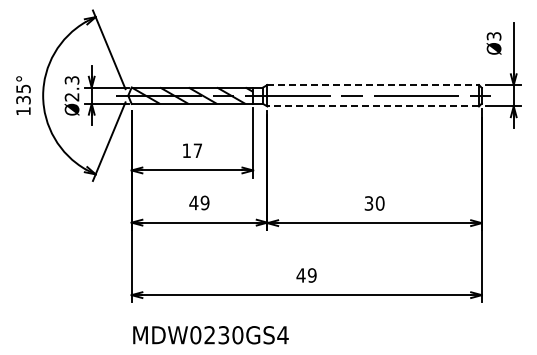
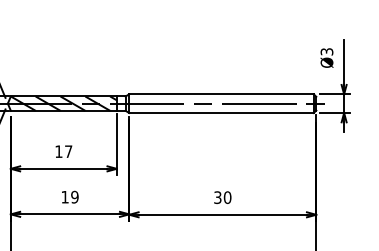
line: (373, 85) -> (221, 94), dashed -> solid
line: (373, 106) -> (221, 113), dashed -> solid
text: (193, 202) -> (64, 196), 49 -> 19

